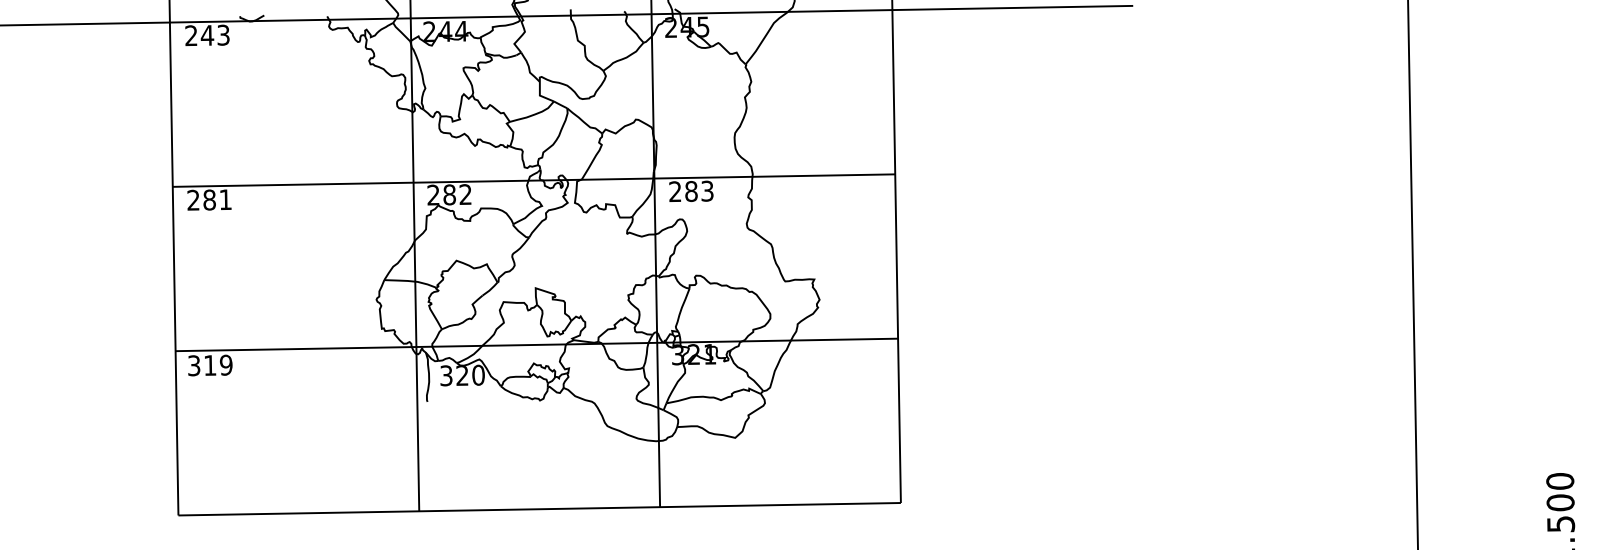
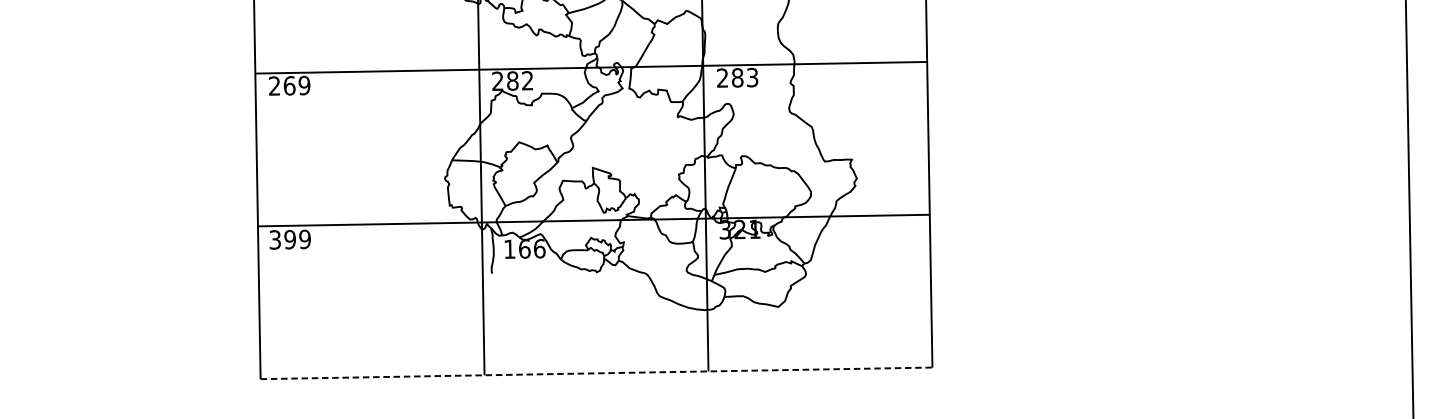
text: (217, 199) -> (296, 85), 281 -> 269
text: (209, 365) -> (289, 239), 319 -> 399
text: (462, 375) -> (524, 249), 320 -> 166
line: (540, 509) -> (597, 373), solid -> dashed

